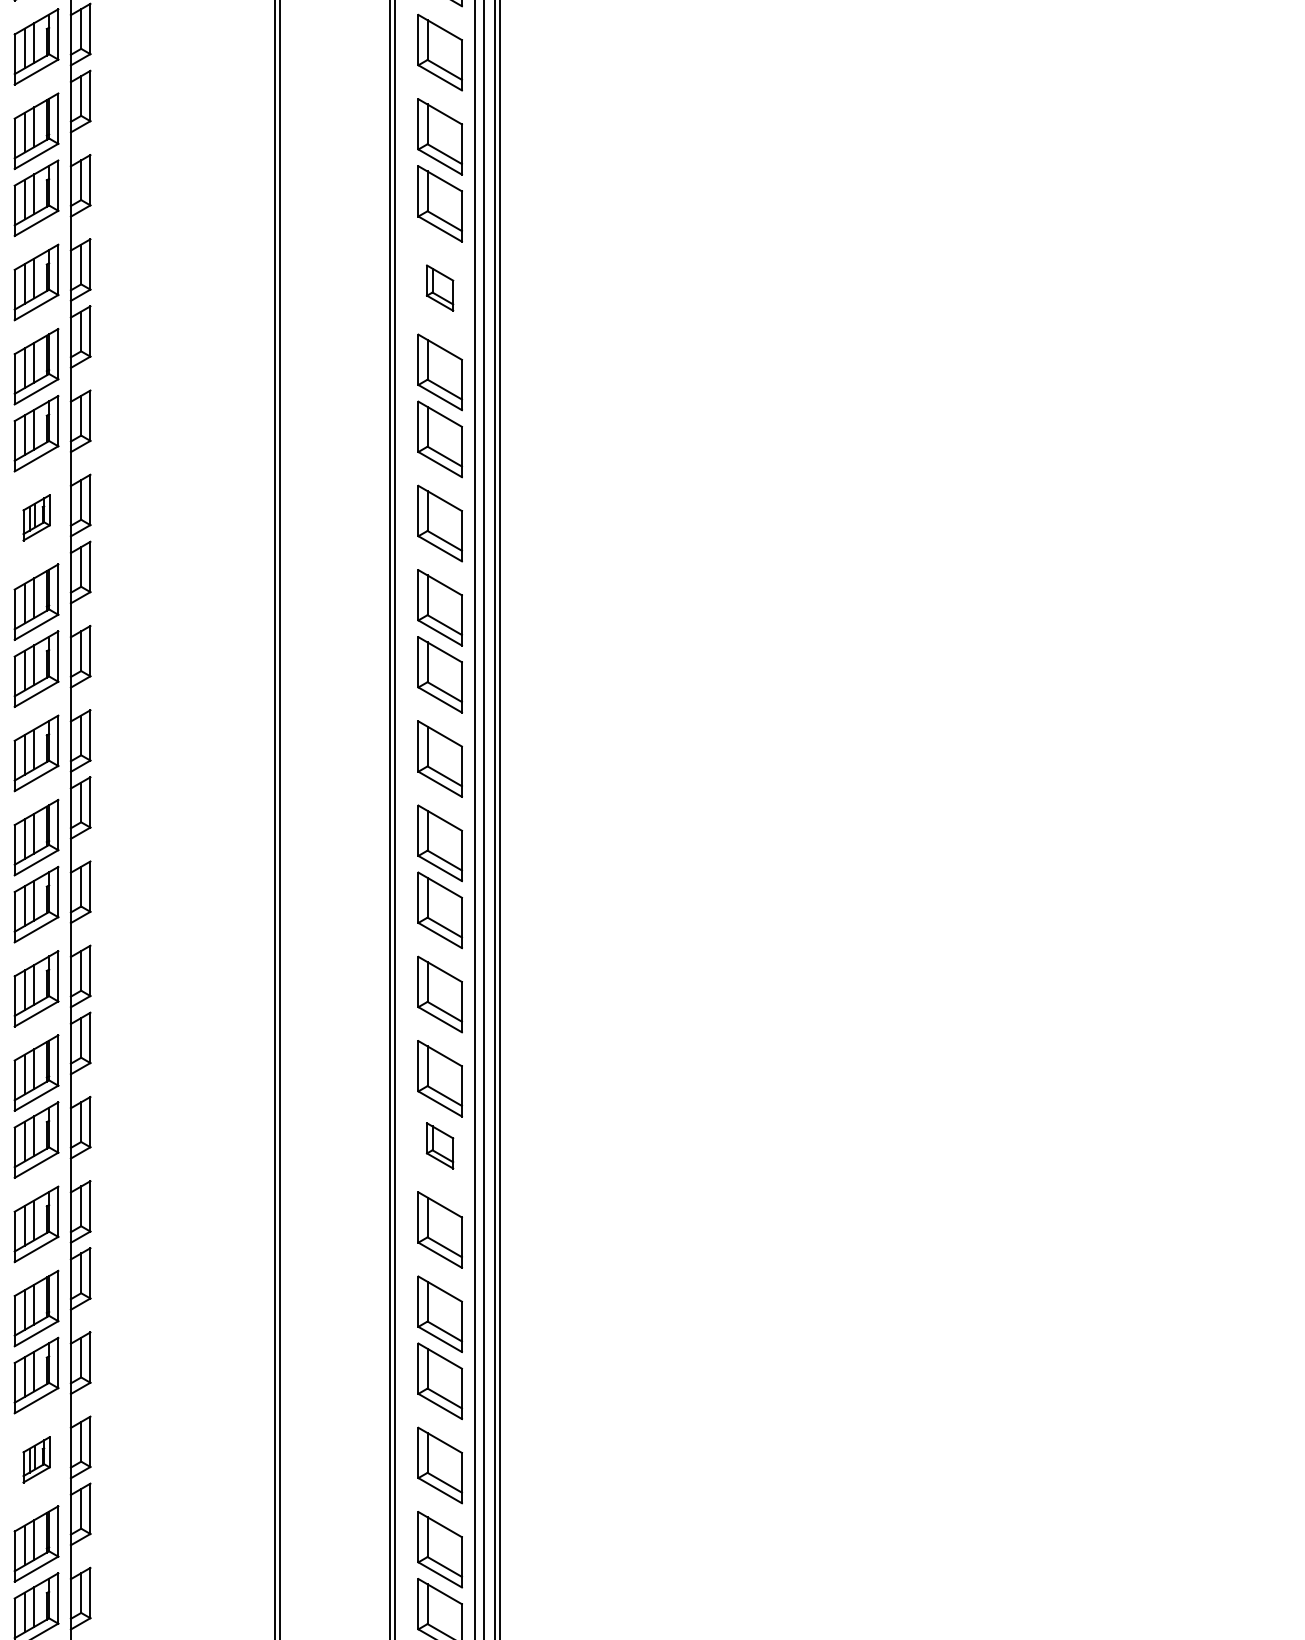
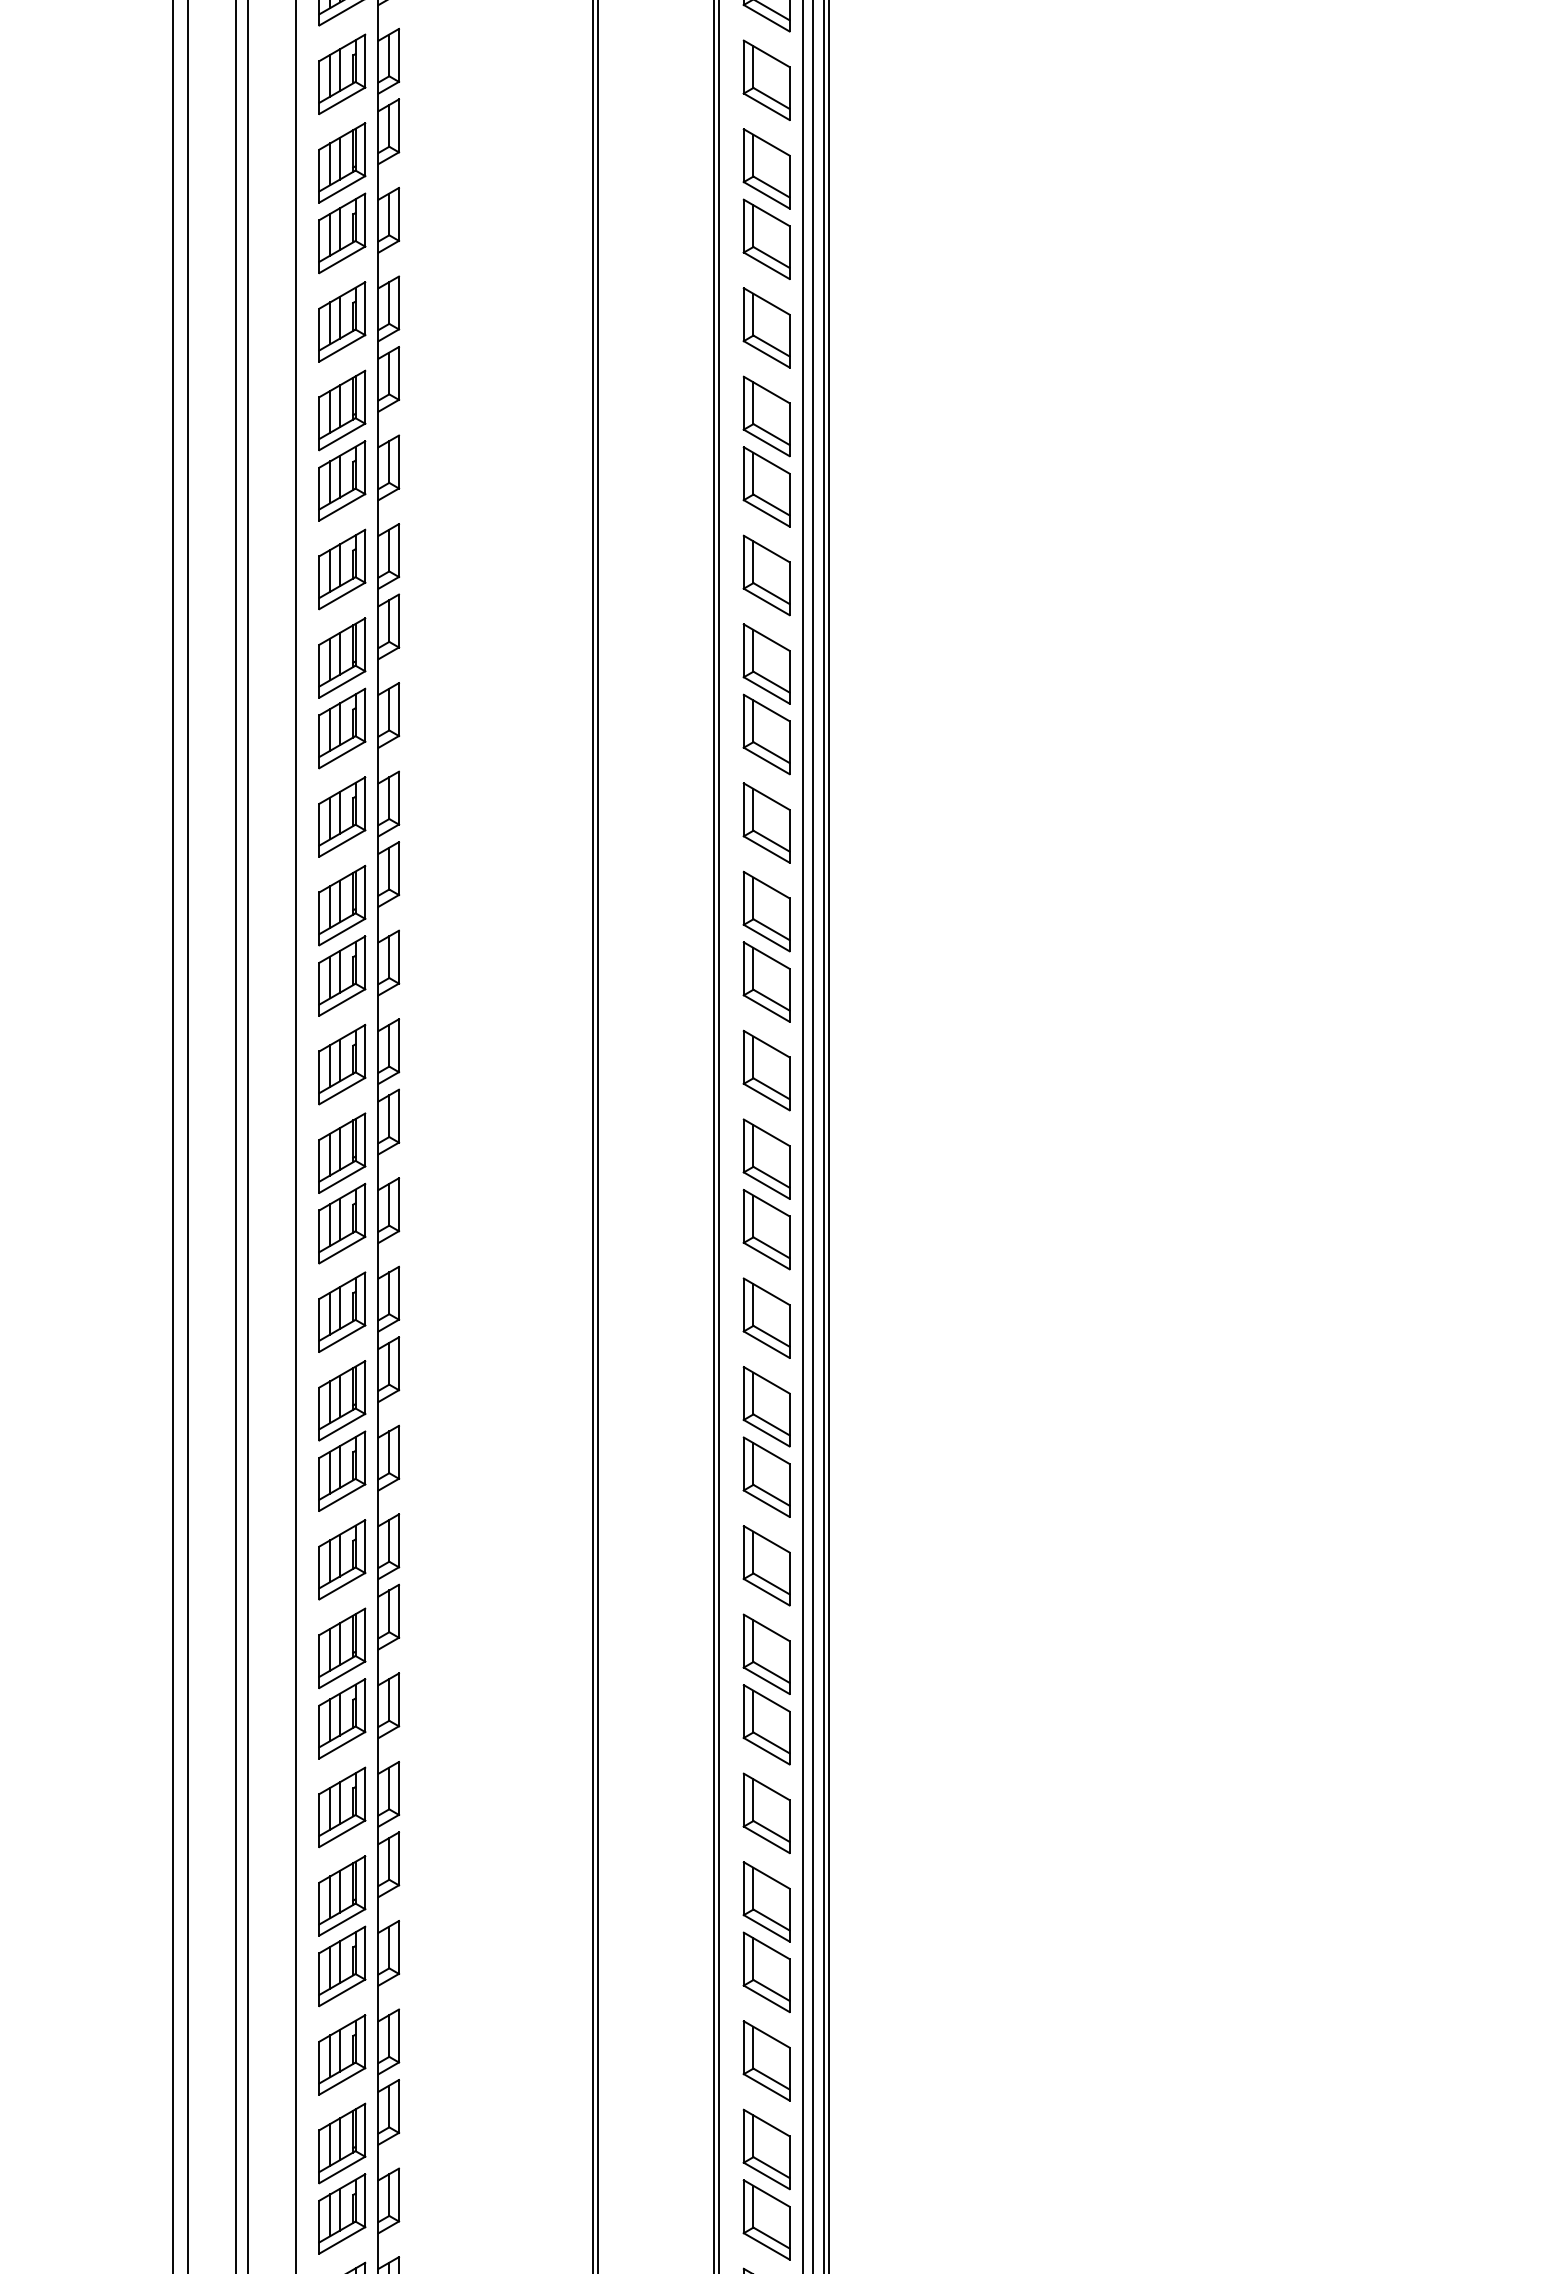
part: (439, 287) -> (766, 822), size x1.67
part: (36, 517) -> (342, 1064), size x1.67
part: (439, 1145) -> (766, 1724), size x1.67
part: (36, 1459) -> (342, 2054), size x1.67

